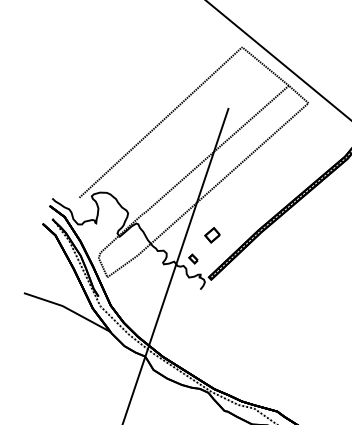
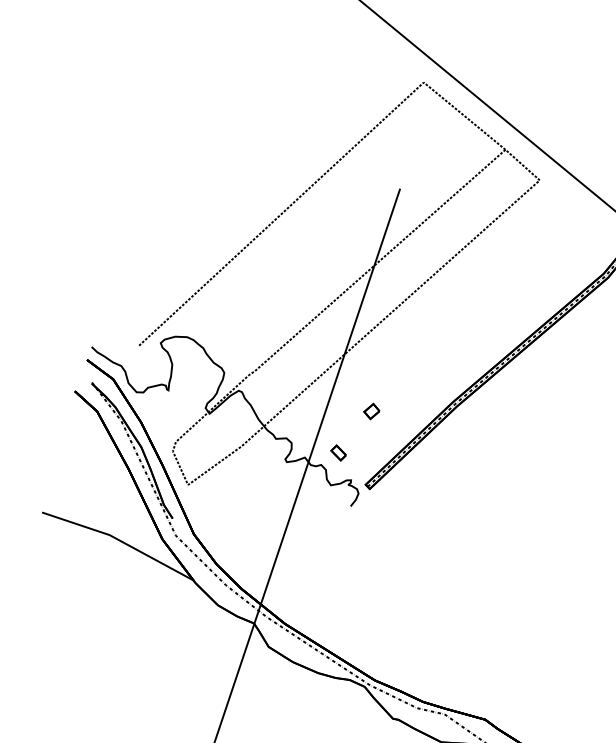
part: (212, 235) -> (371, 411), size x0.6

